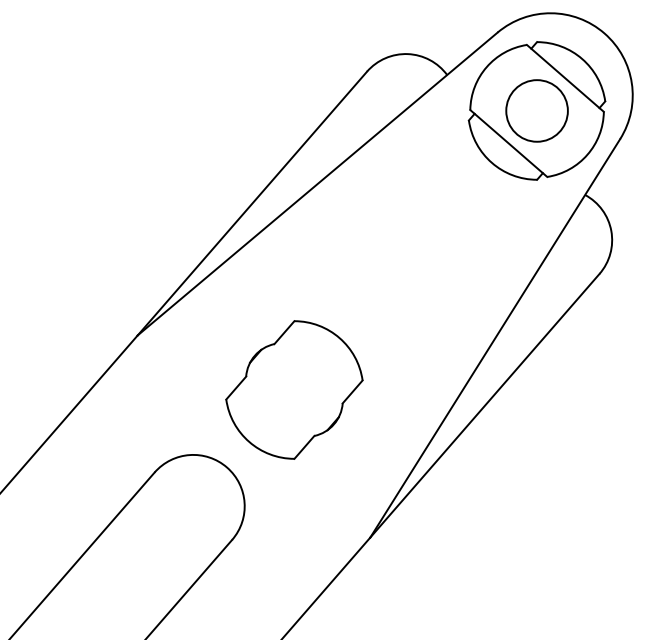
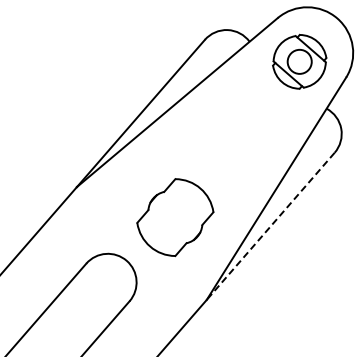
part: (536, 110) -> (299, 61), size x0.7
part: (294, 389) -> (175, 217), moved
line: (484, 405) -> (270, 226), solid -> dashed

